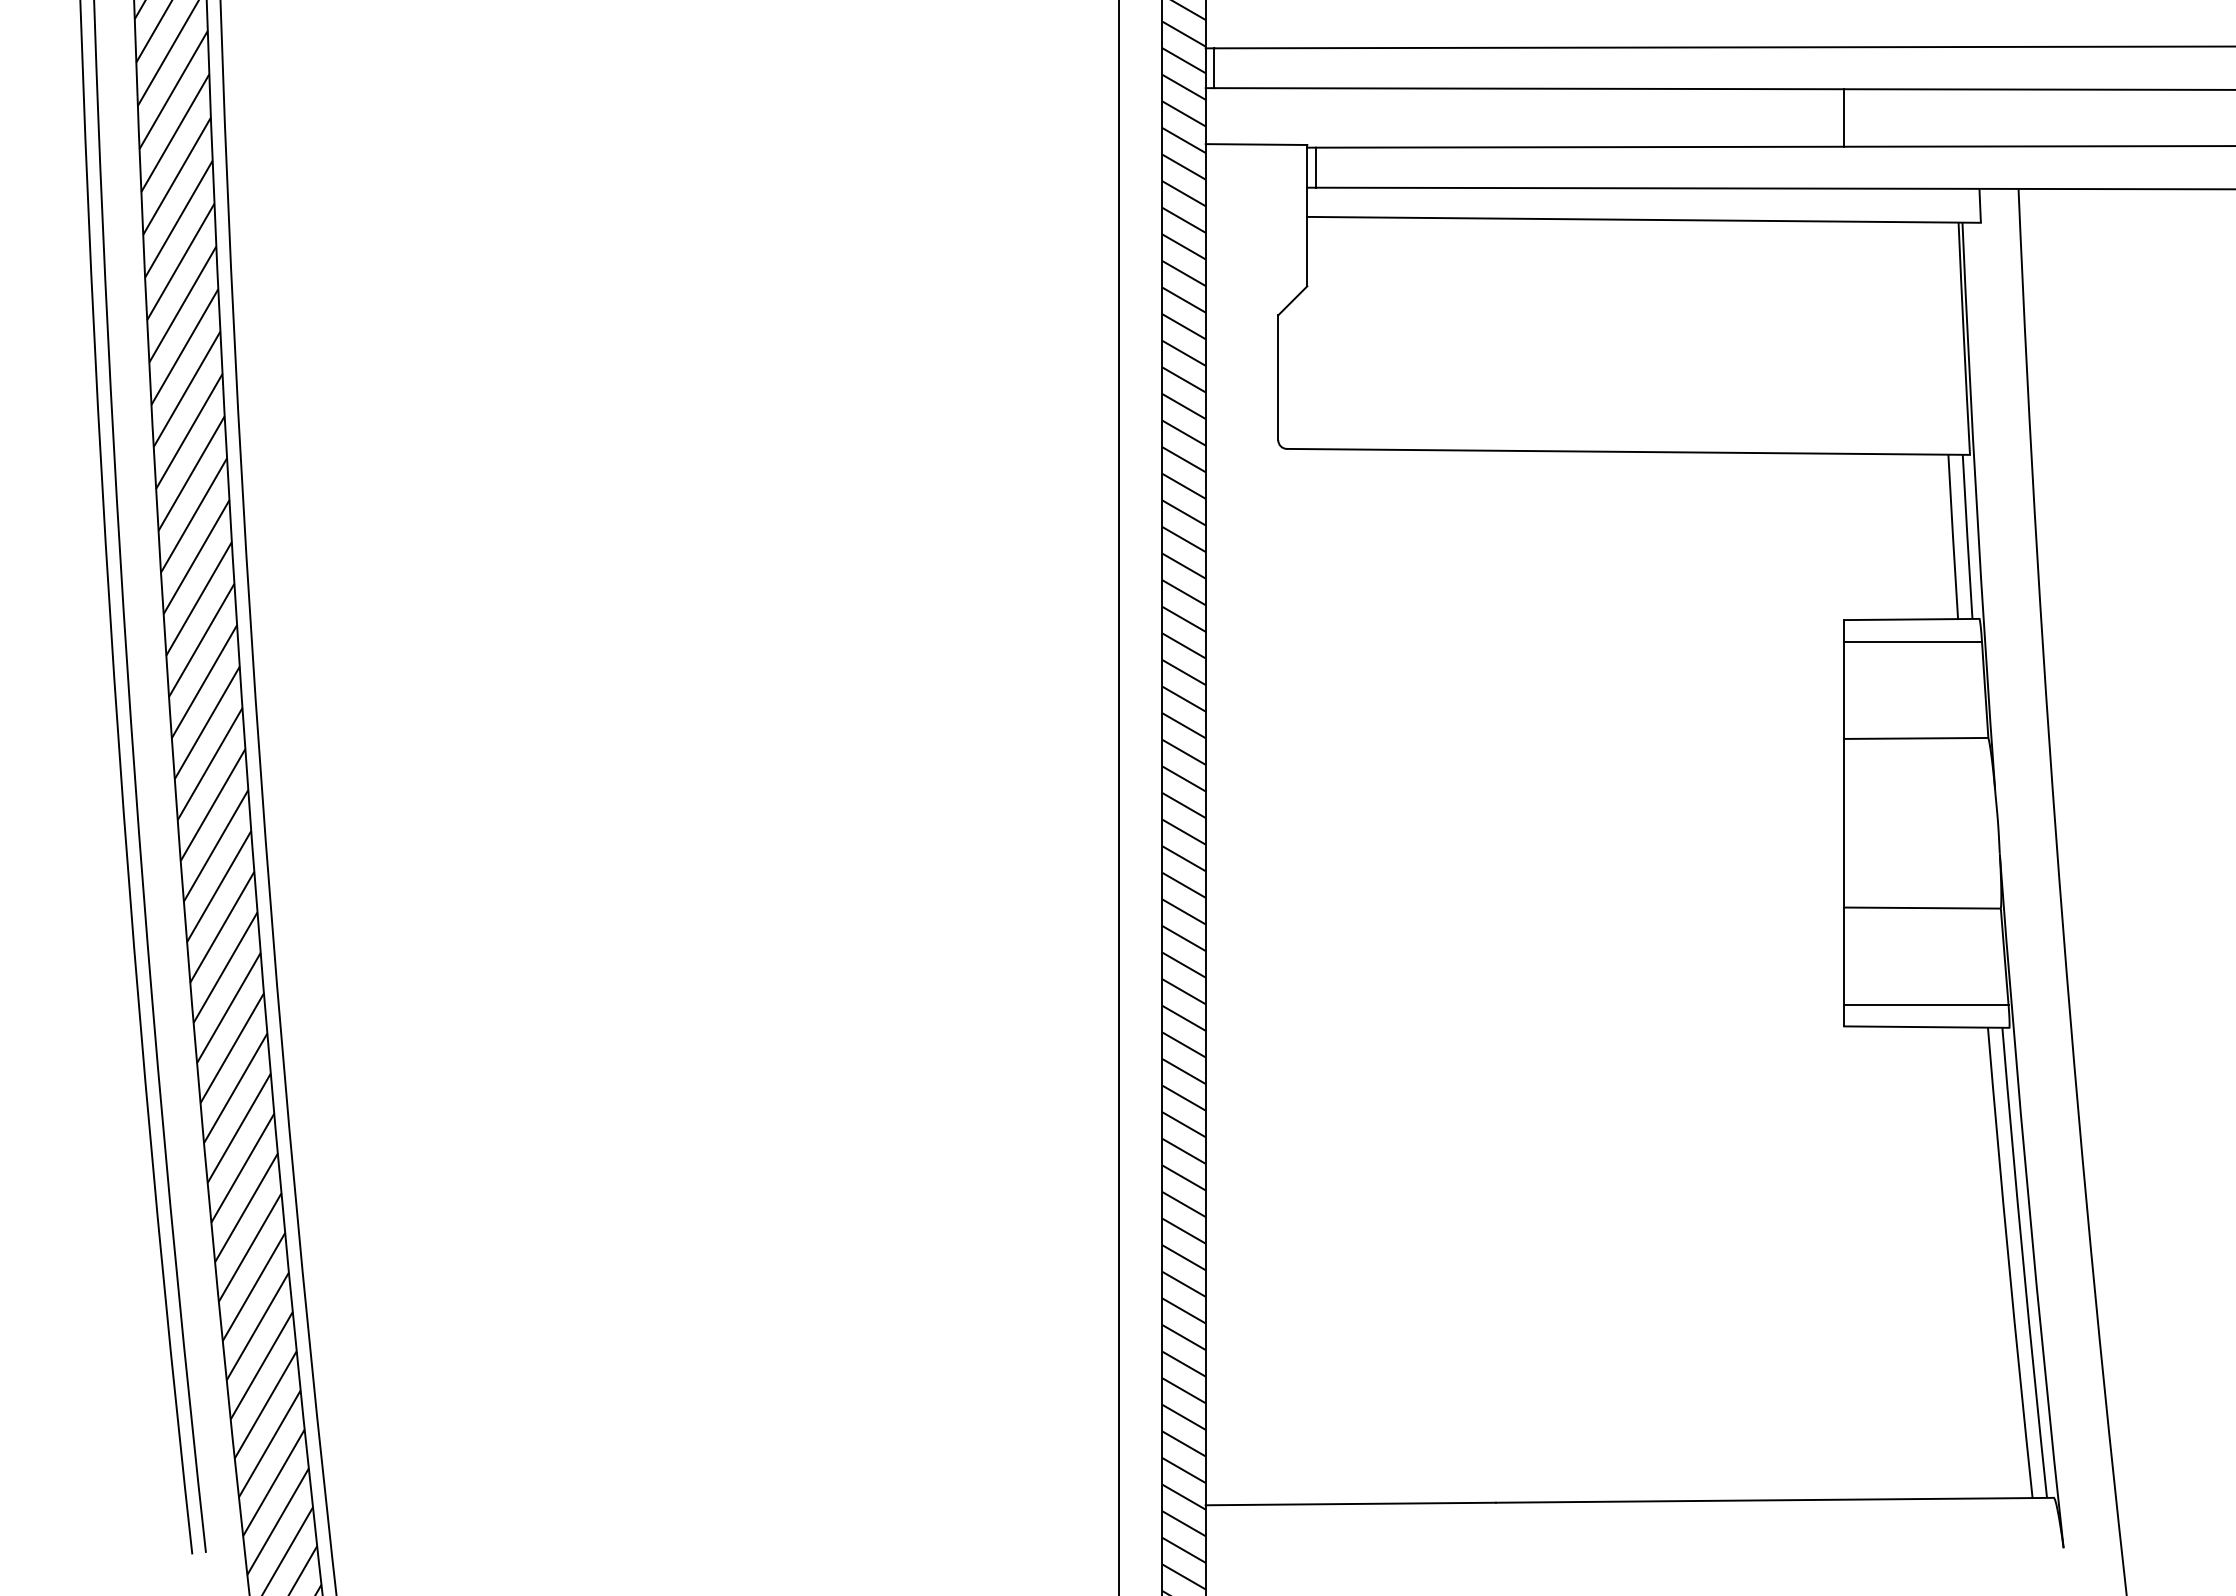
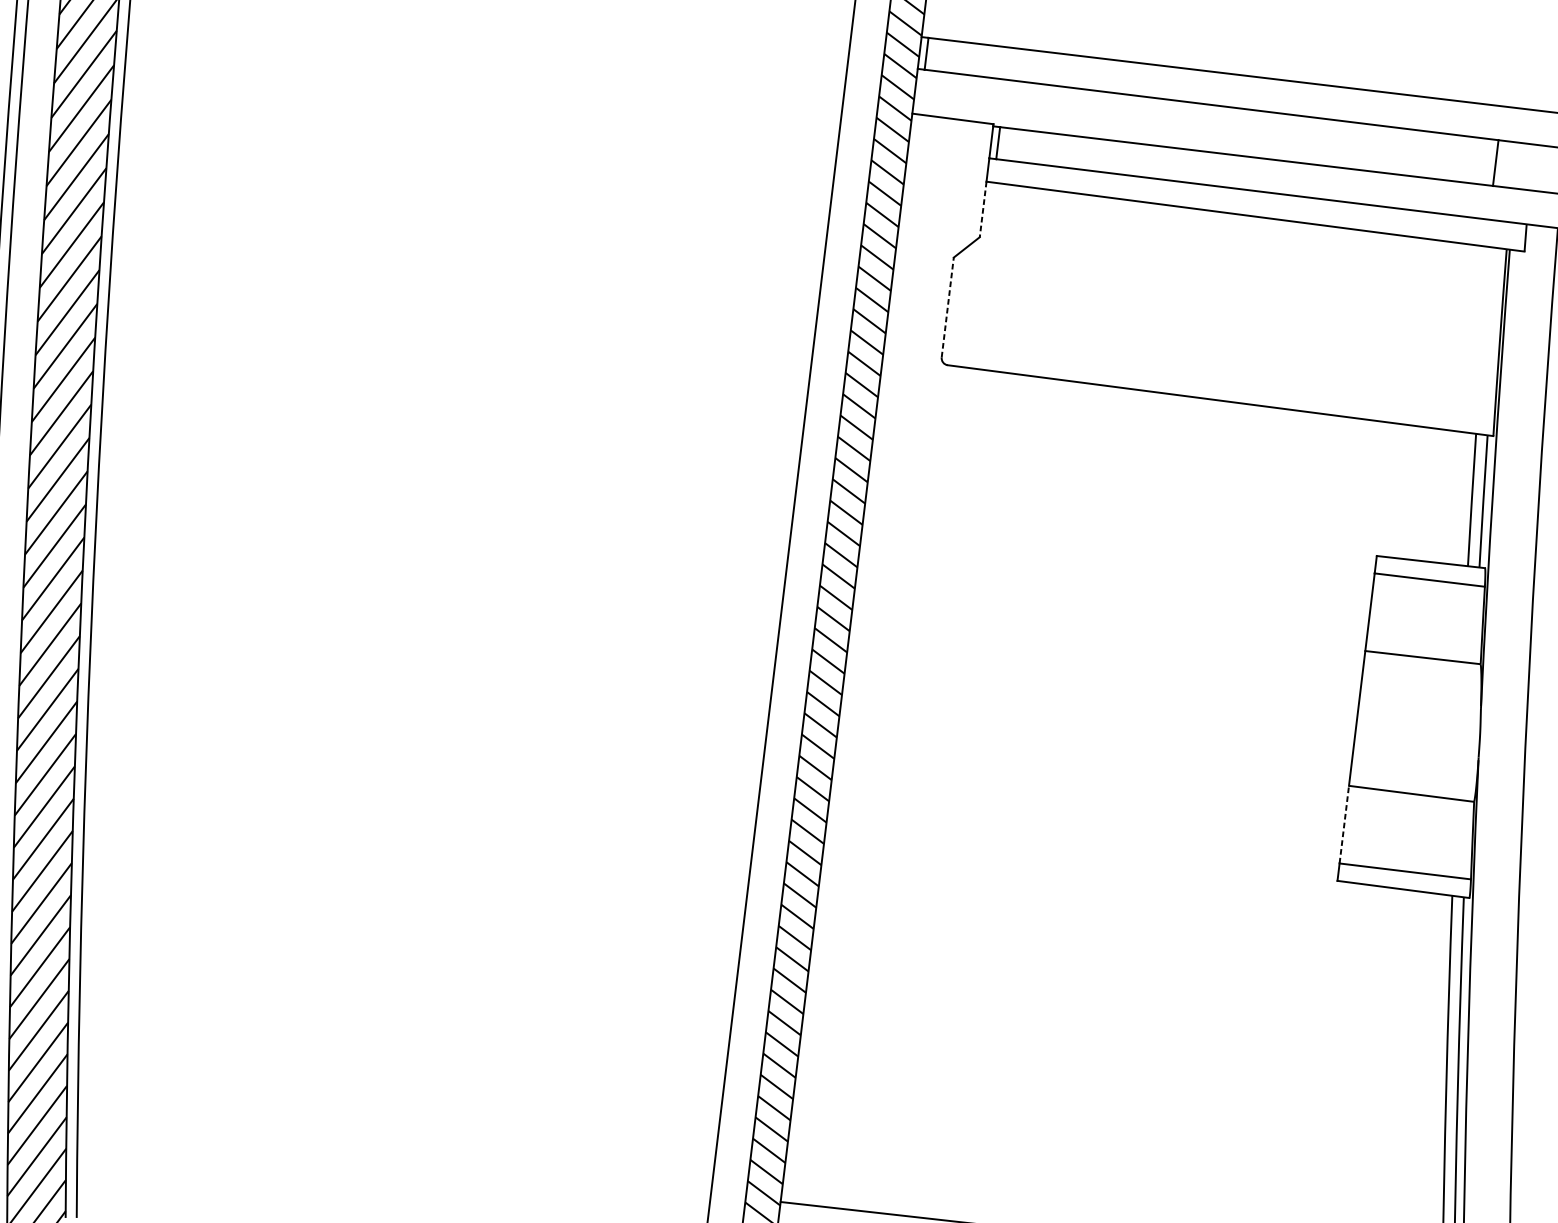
line: (1844, 117) -> (1496, 162), moved
line: (1307, 251) -> (983, 209), solid -> dashed
line: (1278, 377) -> (947, 307), solid -> dashed
line: (1844, 956) -> (1344, 825), solid -> dashed

